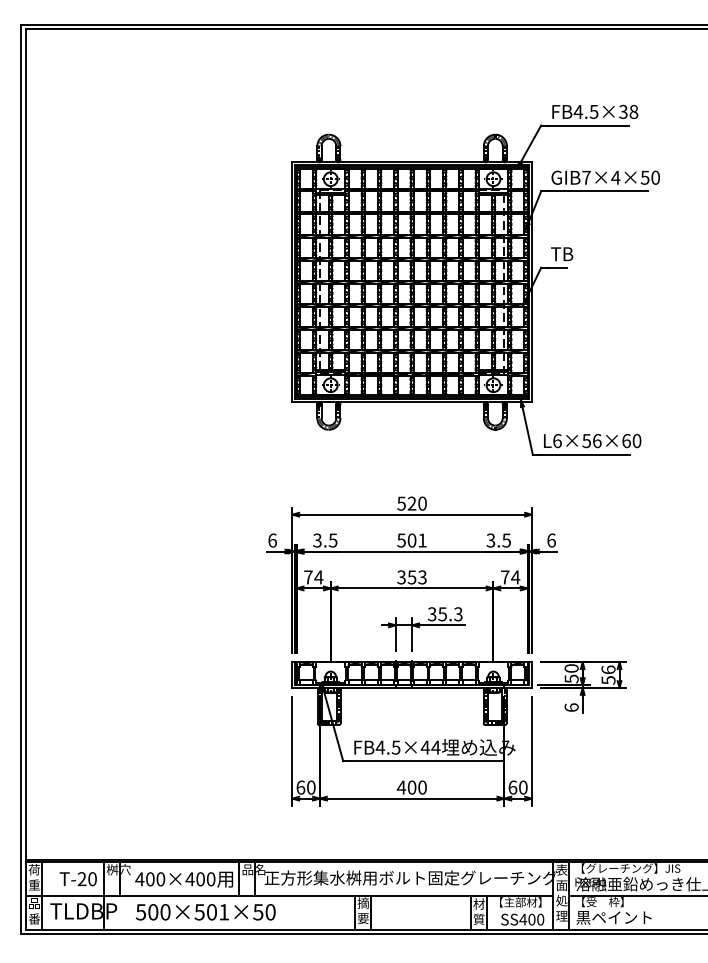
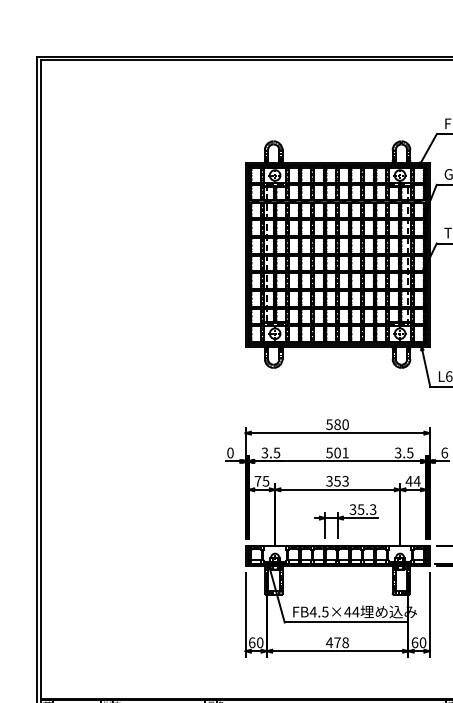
text: (411, 503) -> (337, 424), 520 -> 580
text: (272, 540) -> (230, 452), 6 -> 0
text: (318, 577) -> (265, 481), 74 -> 75
text: (504, 577) -> (408, 481), 74 -> 44
text: (416, 787) -> (340, 642), 400 -> 478

